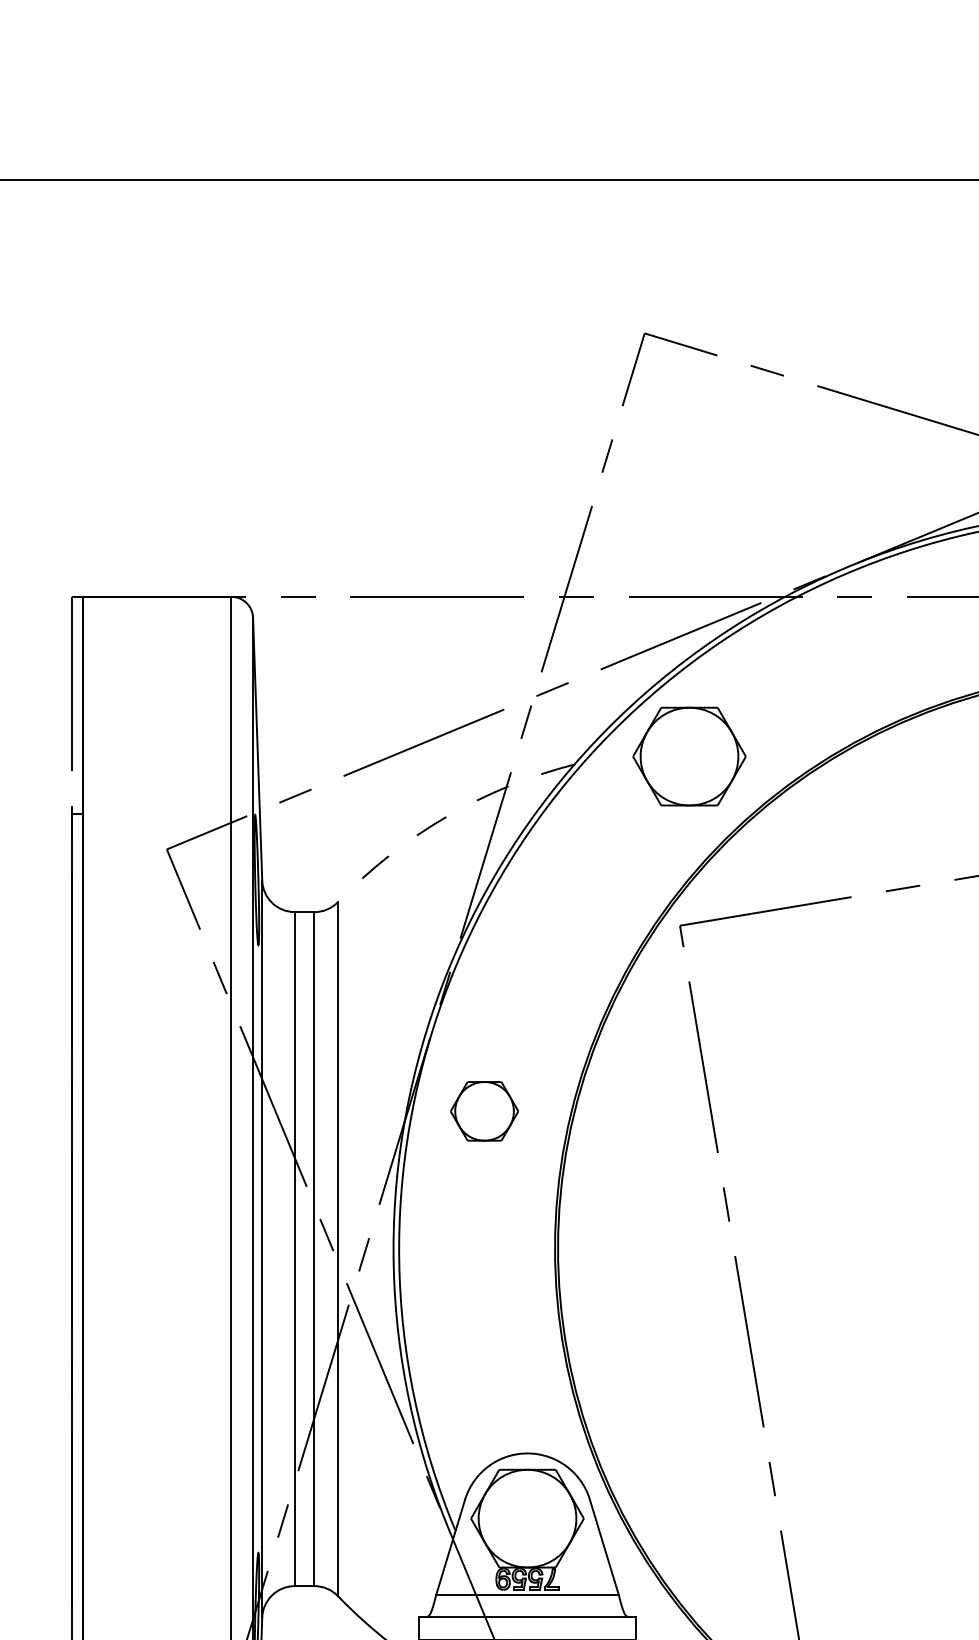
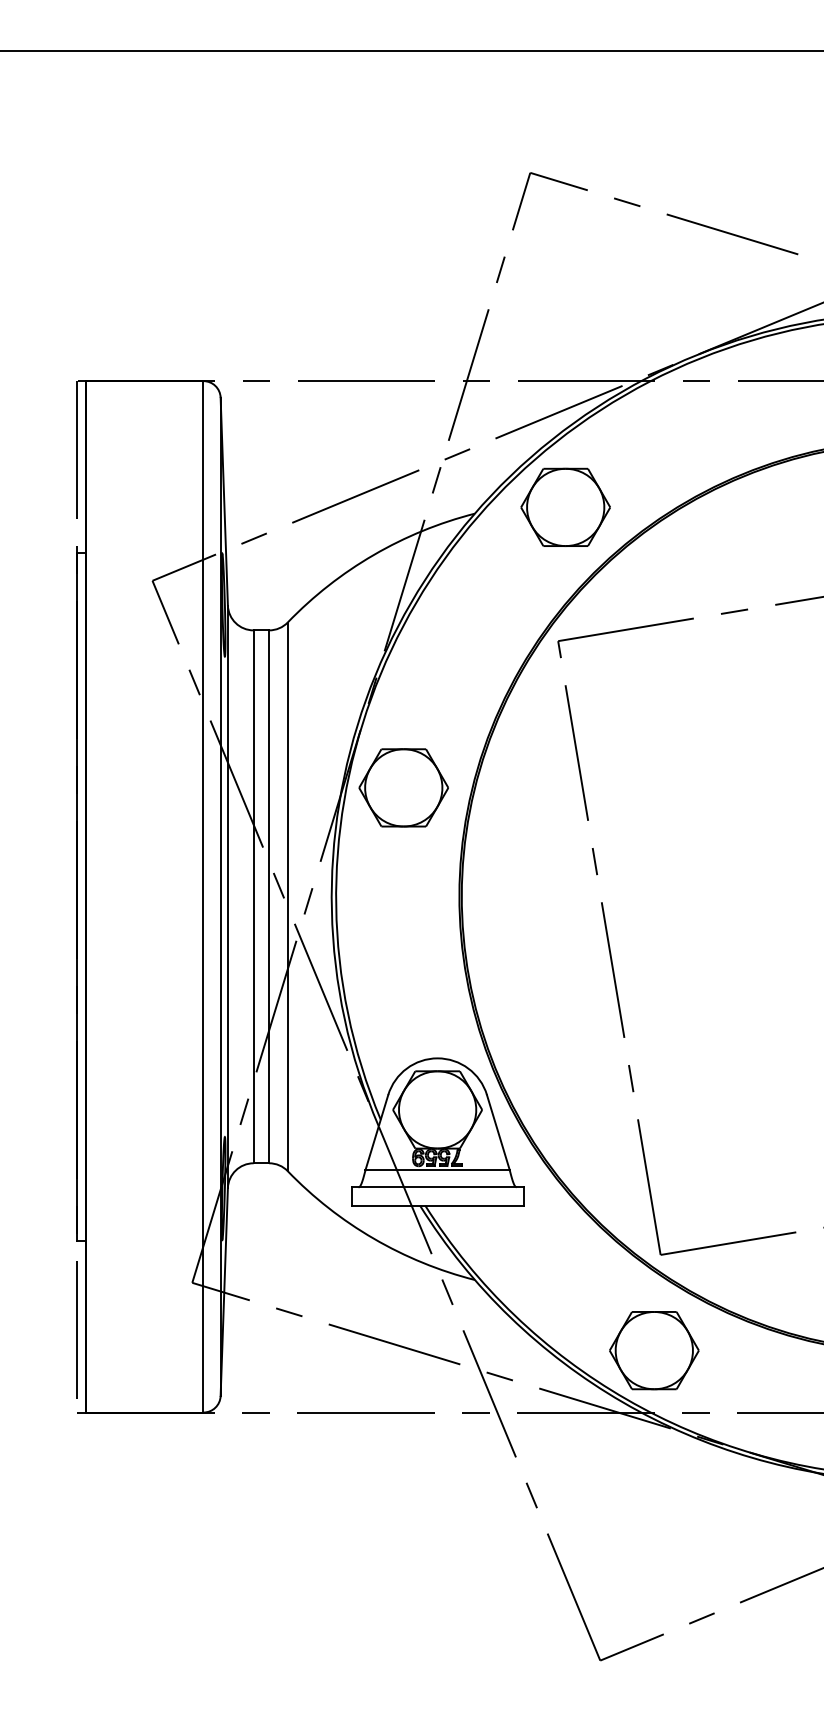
arc: (446, 817) -> (373, 555), dashed -> solid
part: (484, 1110) -> (403, 787), size x1.67

